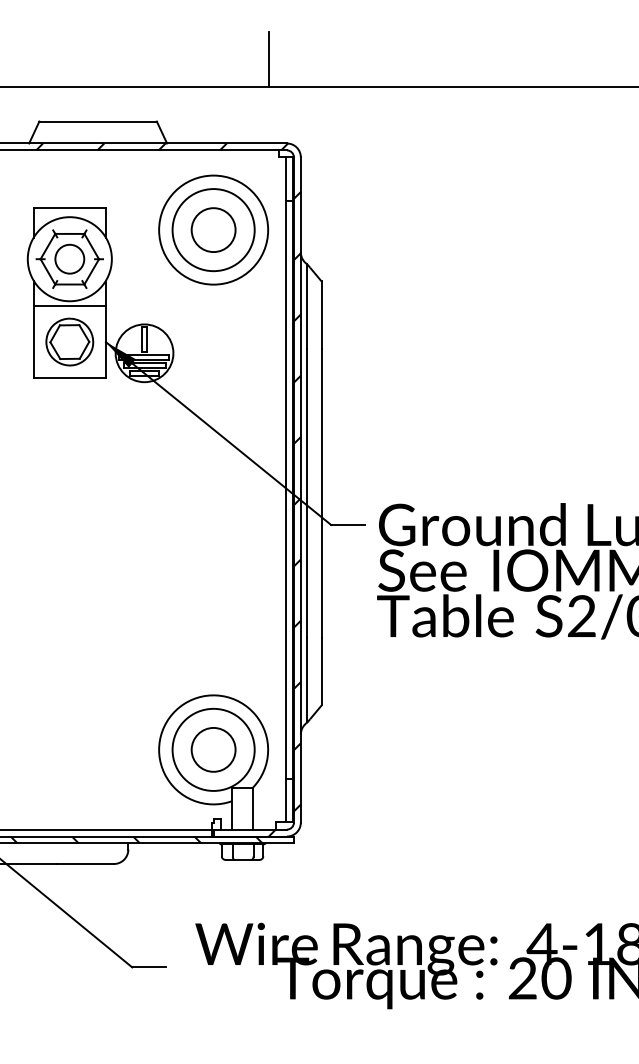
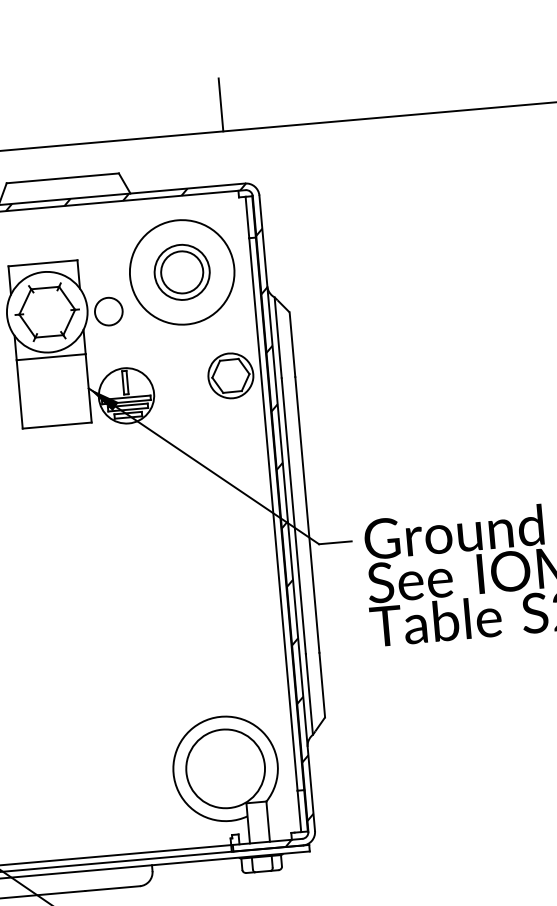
circle: (213, 230) -> (182, 272), size x0.7
circle: (69, 258) -> (108, 310), moved
part: (69, 341) -> (230, 375), moved
circle: (213, 749) -> (225, 768), removed
hatch: (136, 839) -> (159, 860), removed

